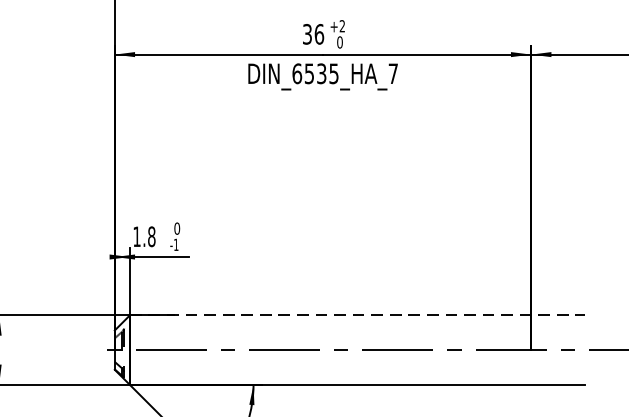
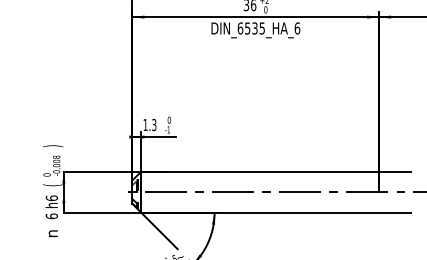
text: (393, 73) -> (297, 28), DIN_6535_HA_7 -> DIN_6535_HA_6
text: (152, 237) -> (154, 125), 1.8 -> 1.3
line: (358, 315) -> (276, 171), dashed -> solid

